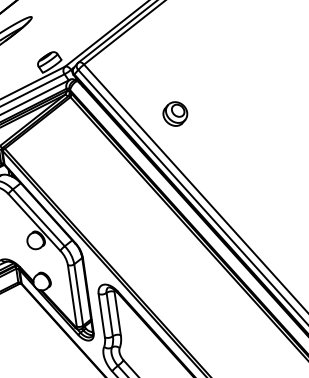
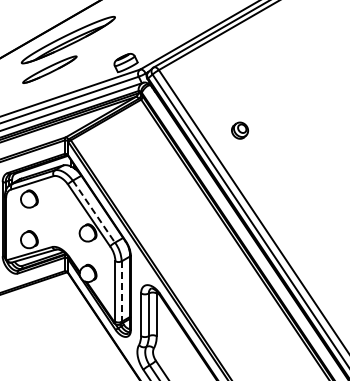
part: (174, 114) -> (239, 130), size x0.7
line: (39, 218) -> (94, 212), solid -> dashed
line: (78, 295) -> (121, 292), solid -> dashed

